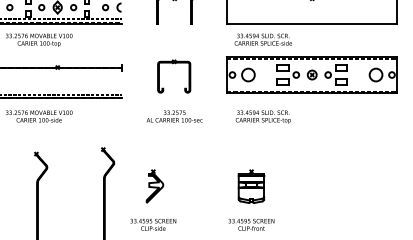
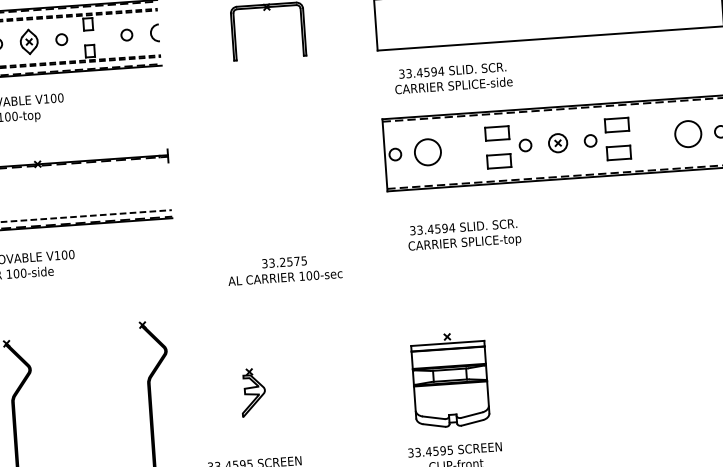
part: (175, 64) -> (277, 141), removed
text: (174, 116) -> (284, 269), moved
part: (154, 186) -> (252, 393), size x0.7
part: (251, 186) -> (450, 379), size x1.4

